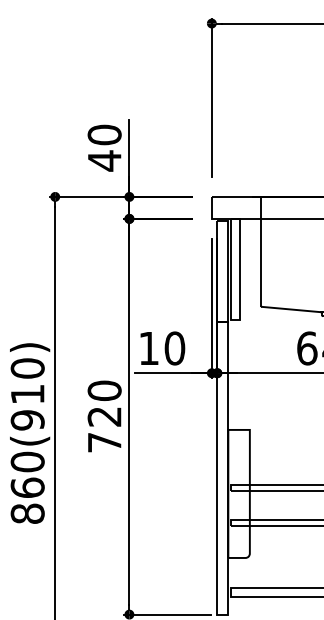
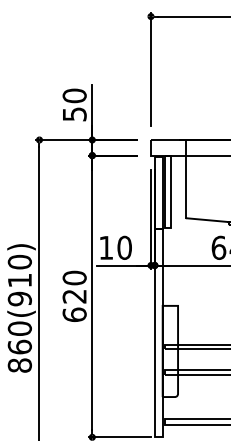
text: (104, 160) -> (74, 114), 40 -> 50
text: (104, 442) -> (74, 314), 720 -> 620

